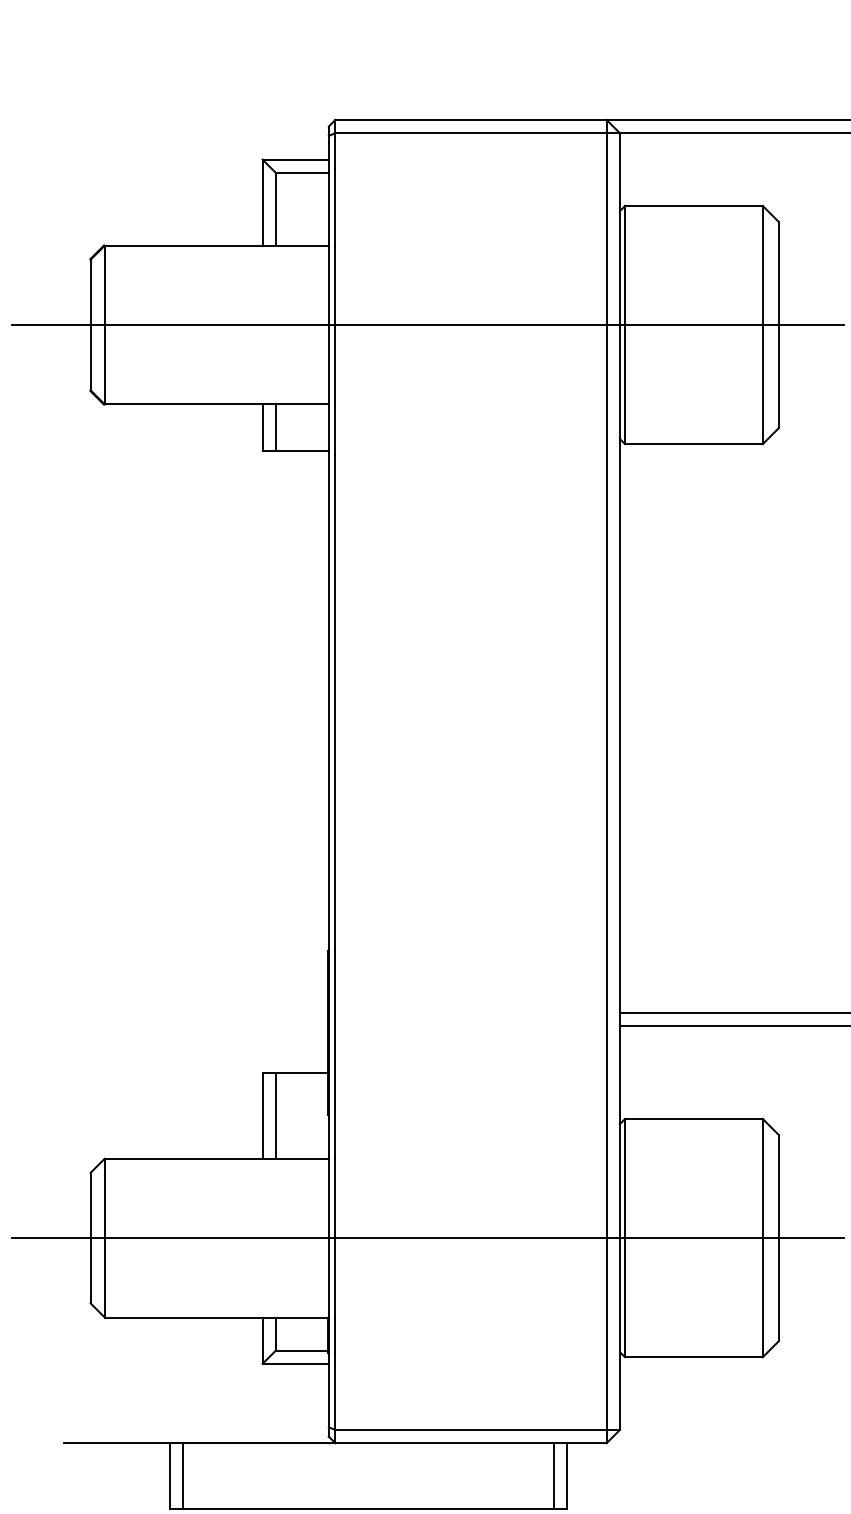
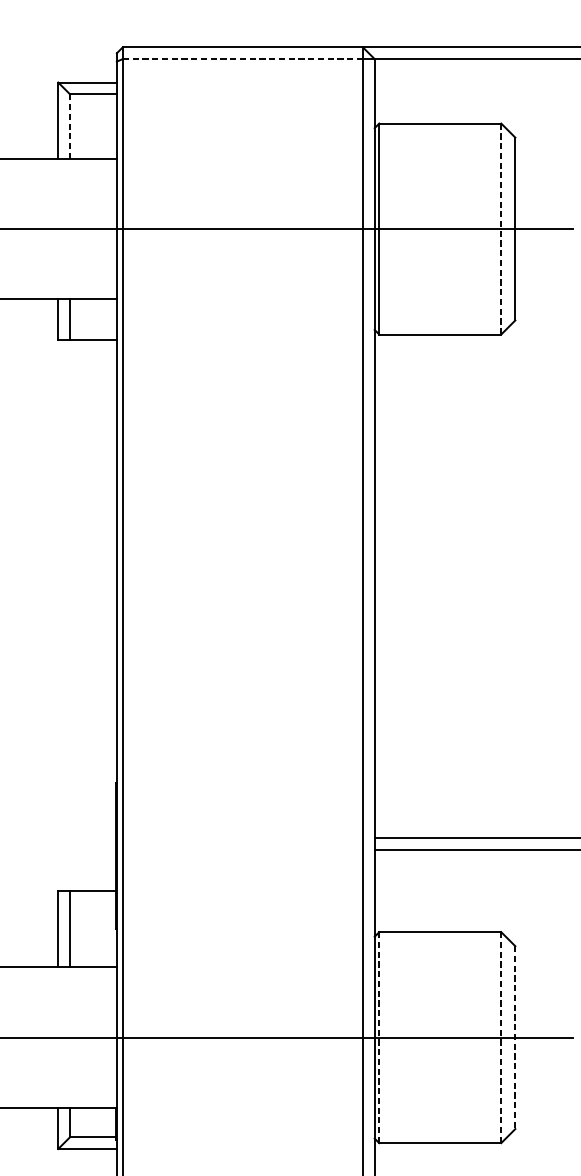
line: (471, 133) -> (243, 59), solid -> dashed
line: (275, 209) -> (69, 126), solid -> dashed
line: (762, 325) -> (500, 229), solid -> dashed
line: (625, 1238) -> (379, 1037), solid -> dashed
line: (762, 1238) -> (500, 1037), solid -> dashed
line: (778, 1238) -> (515, 1037), solid -> dashed

